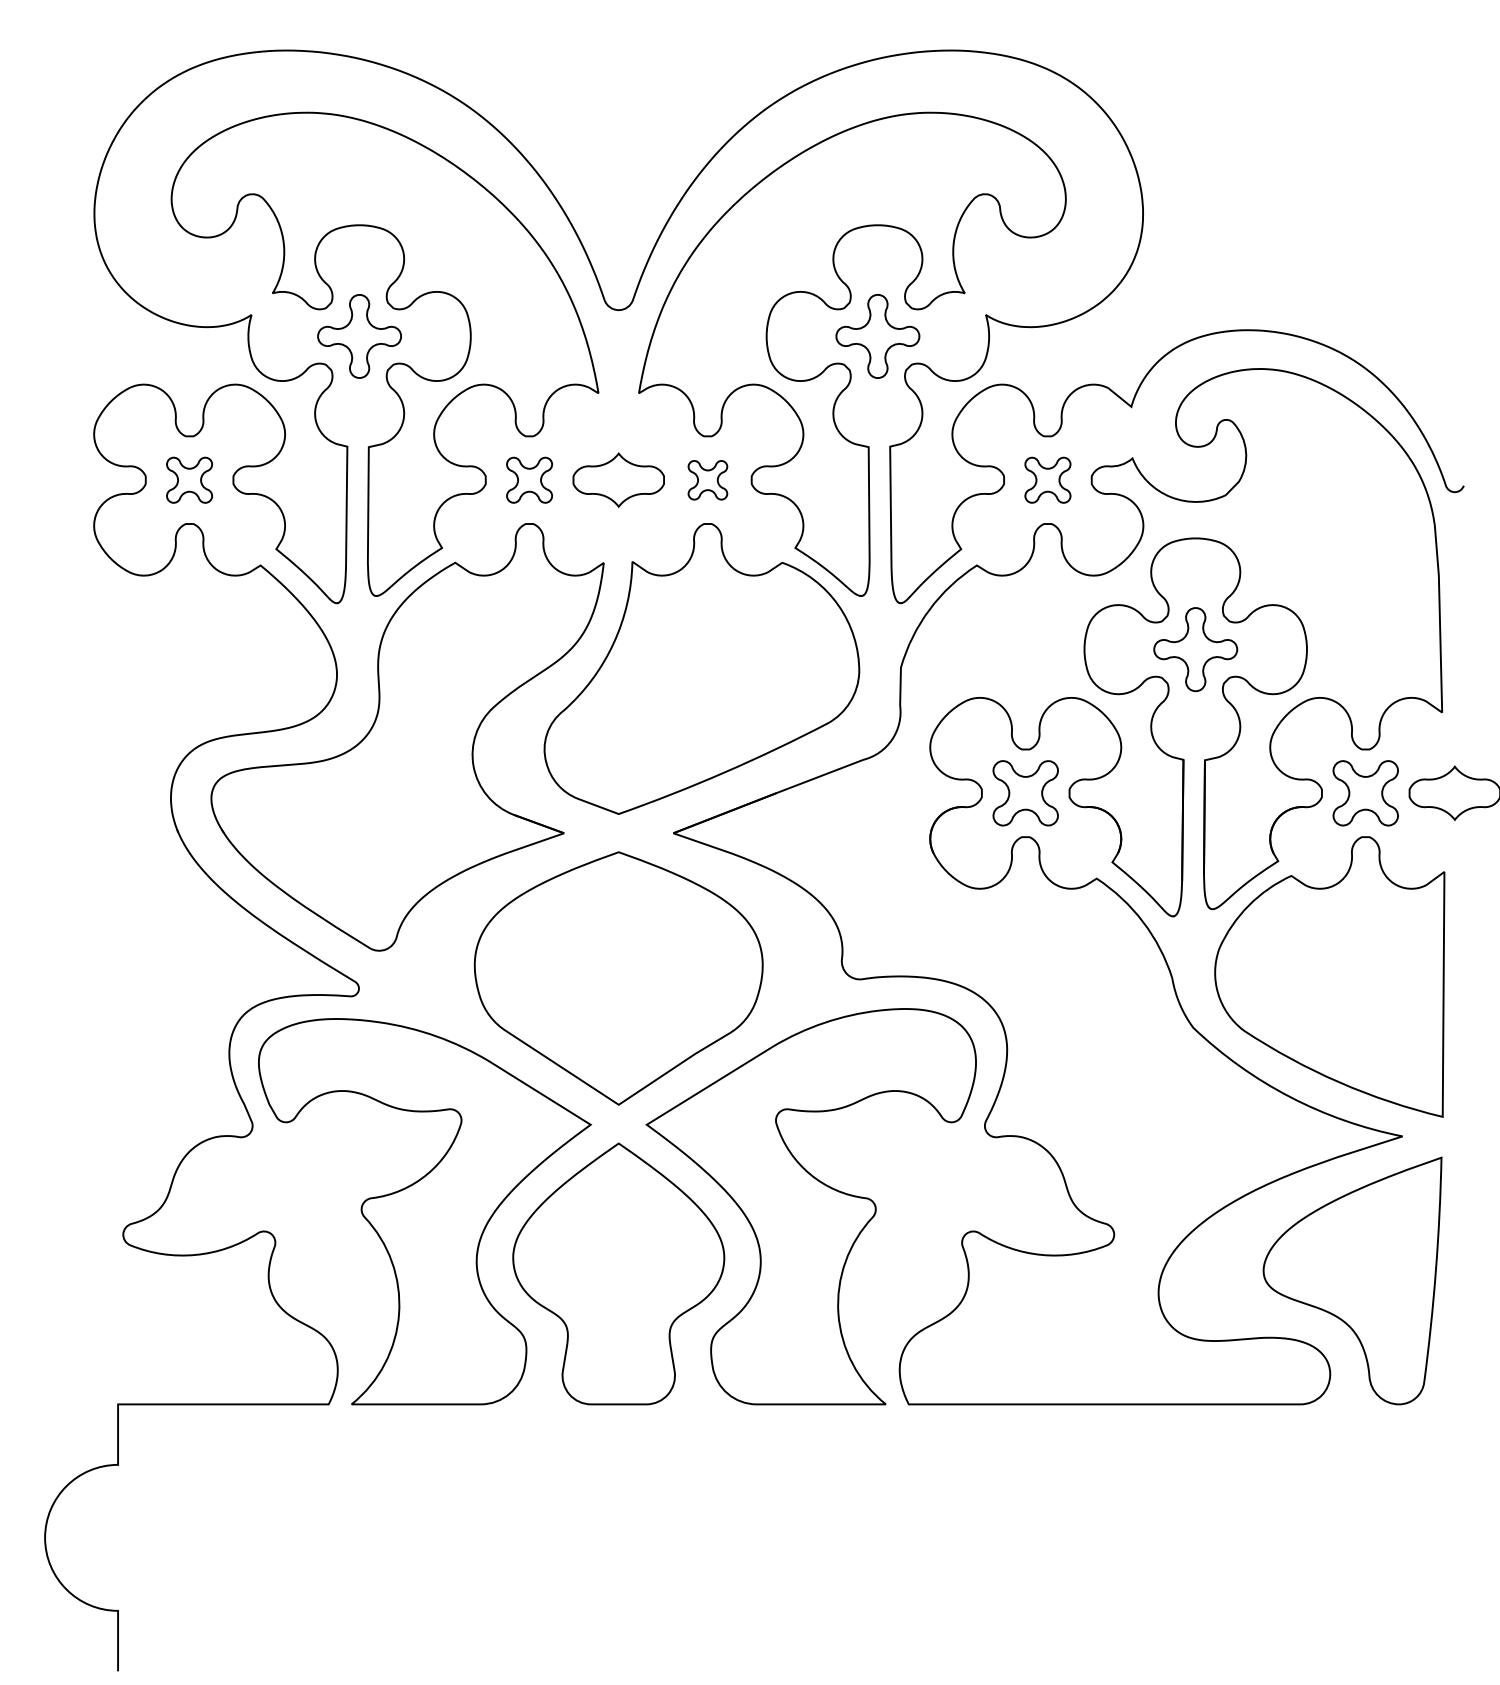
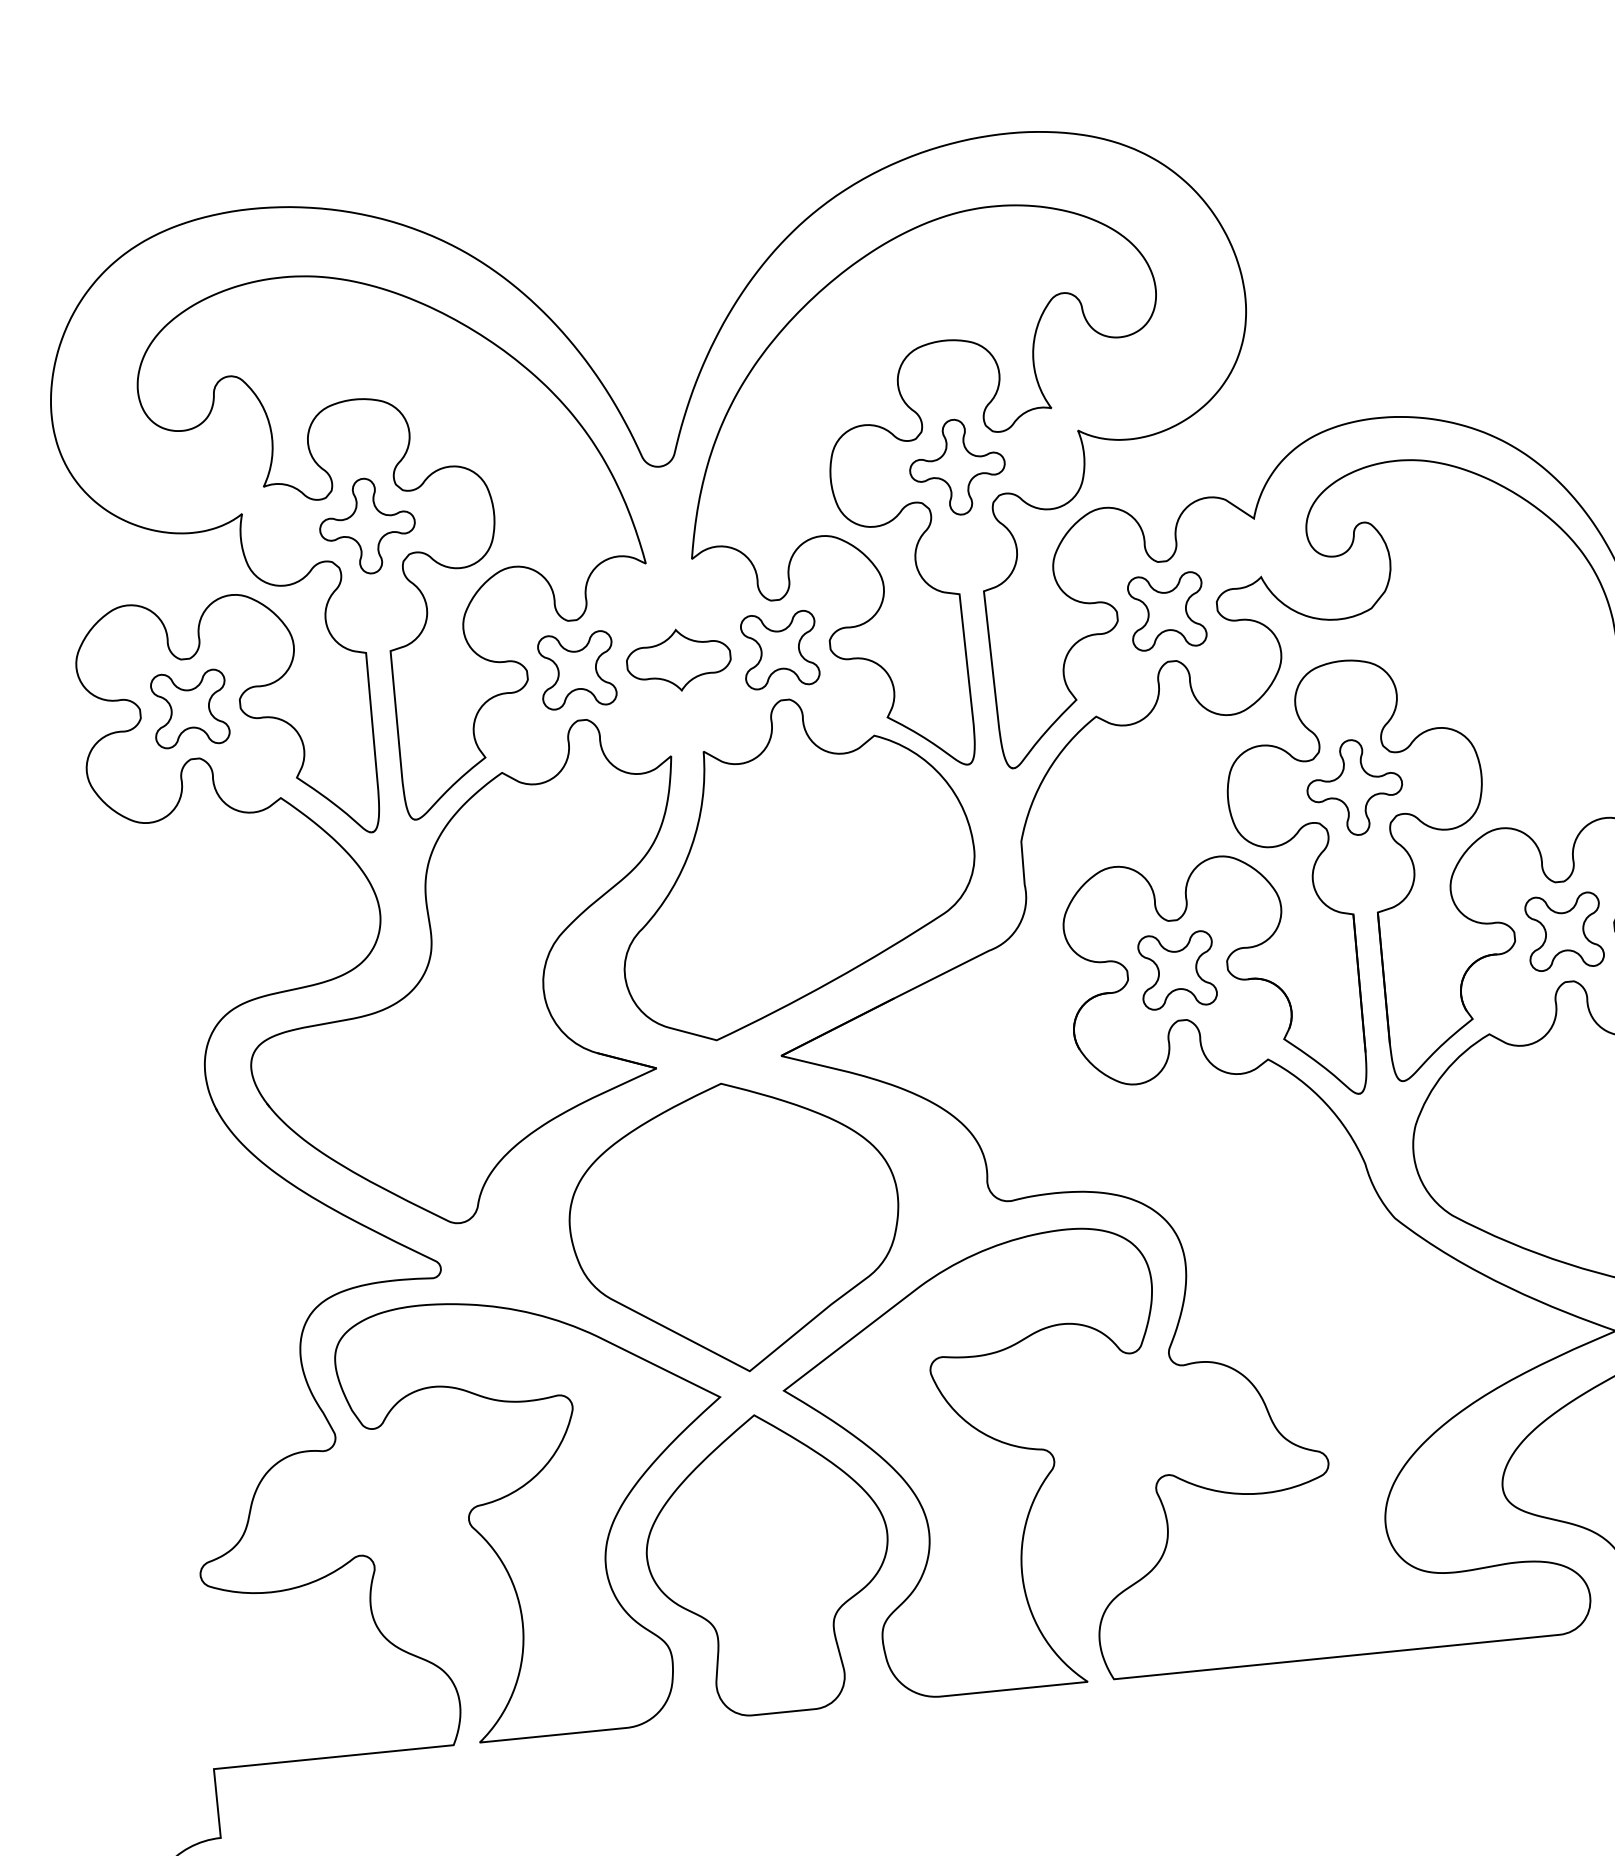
part: (189, 480) -> (190, 709), size x1.43
part: (529, 480) -> (577, 670), size x1.43
part: (707, 480) -> (779, 650), size x1.67
part: (1047, 480) -> (1166, 611), size x1.43

